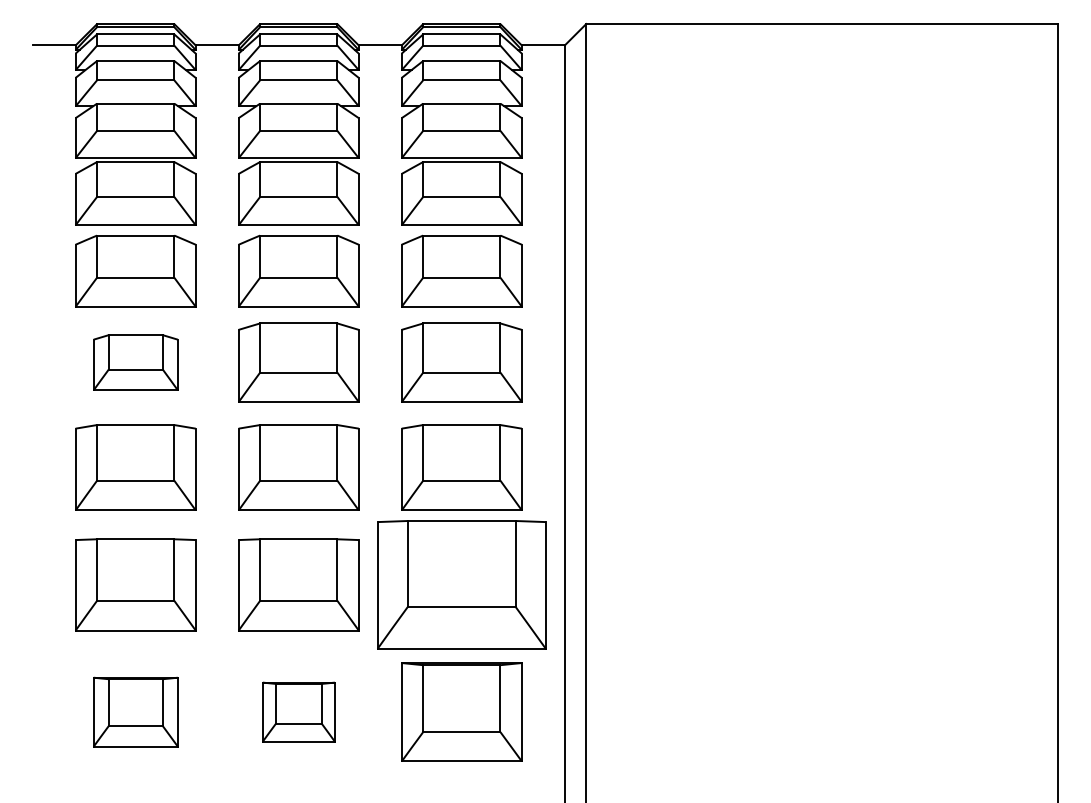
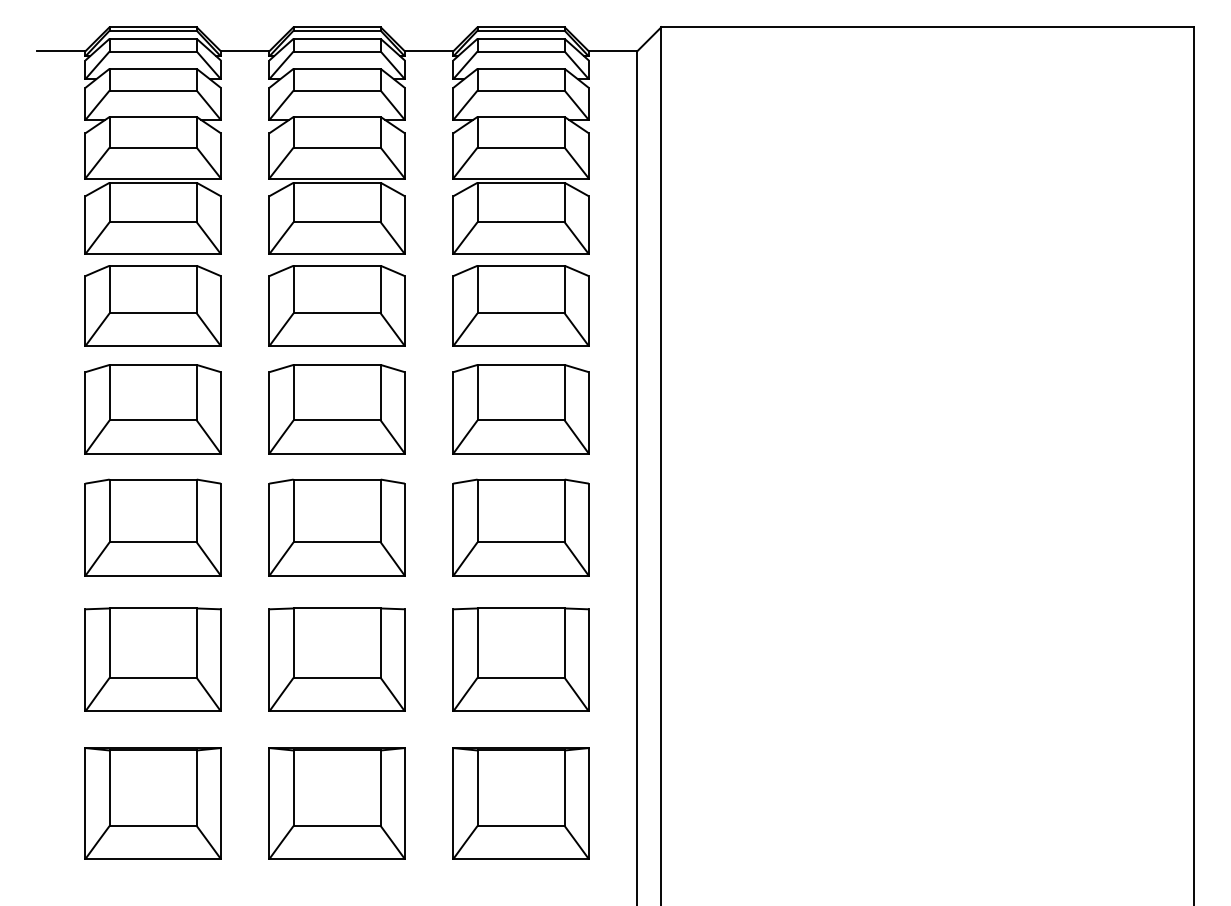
part: (135, 362) -> (152, 409), size x1.43
part: (461, 584) -> (520, 659), size x0.71
part: (135, 711) -> (152, 802), size x1.43
part: (298, 711) -> (336, 802), size x1.67

